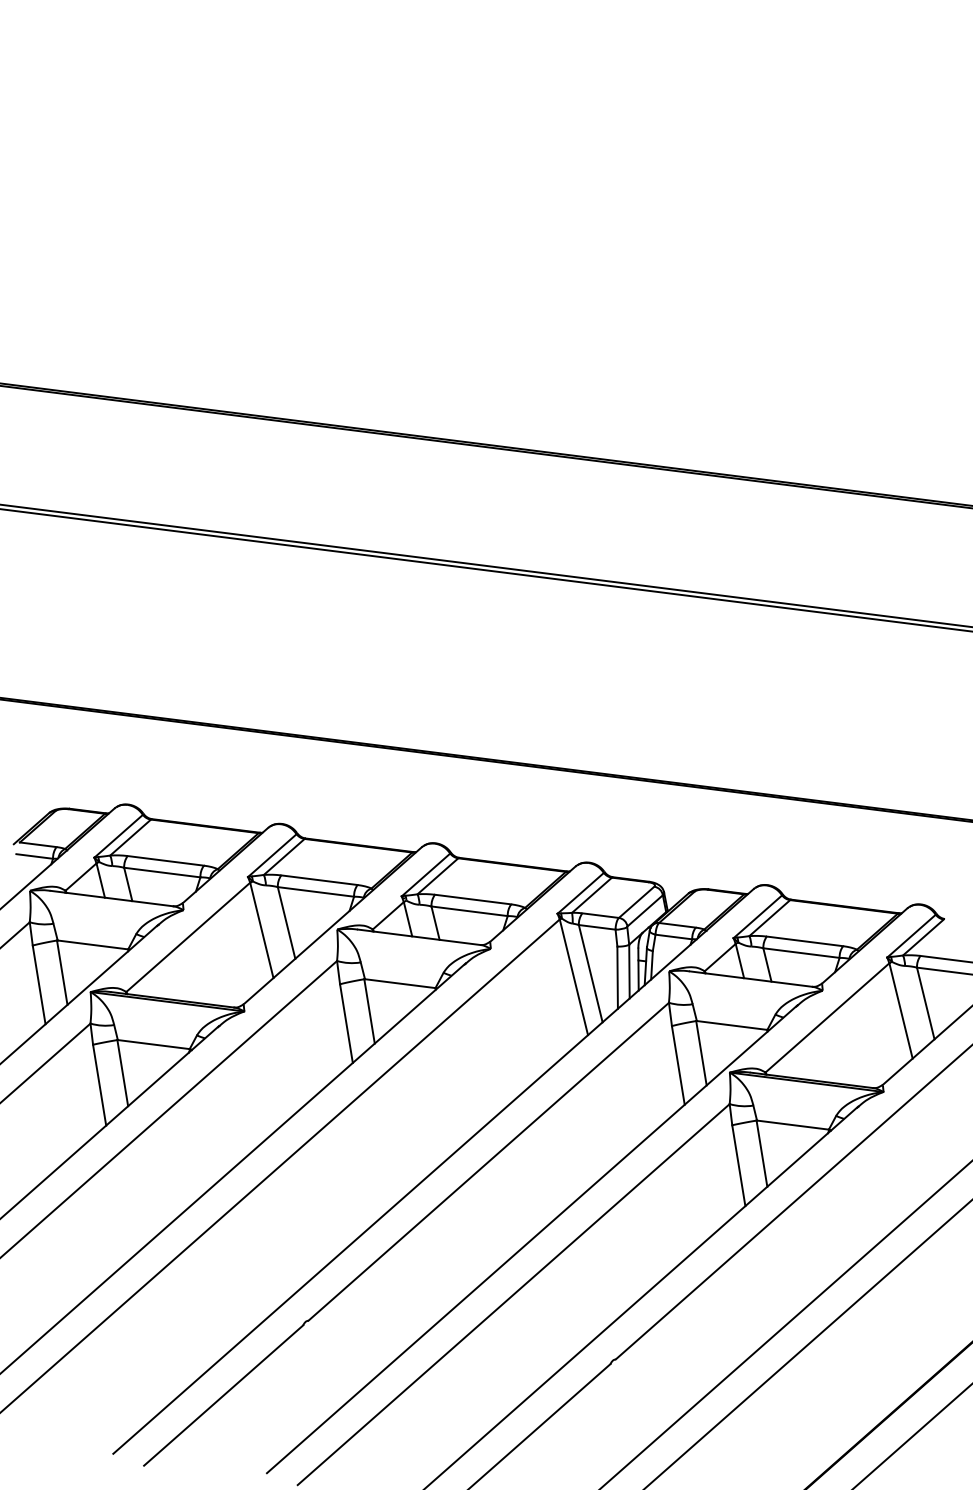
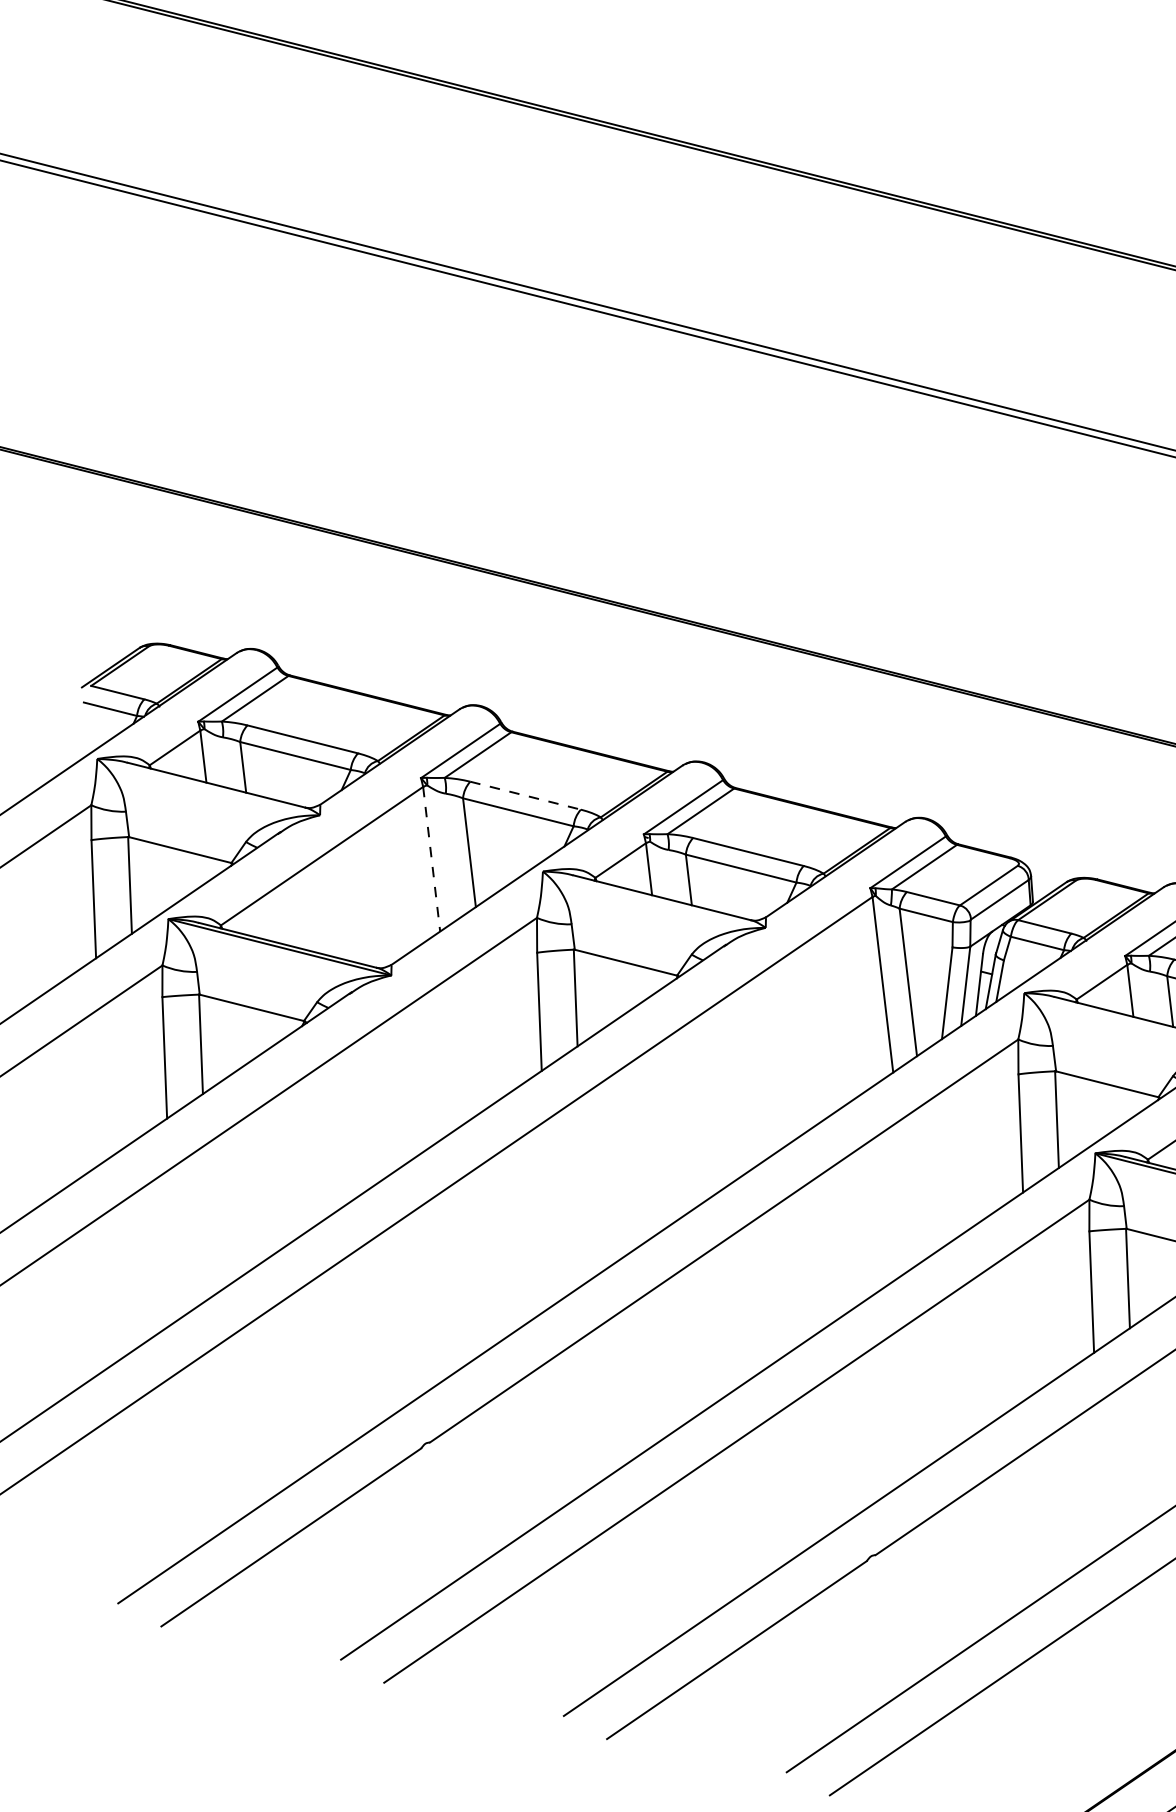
line: (319, 880) -> (525, 796), solid -> dashed
line: (261, 930) -> (431, 859), solid -> dashed

